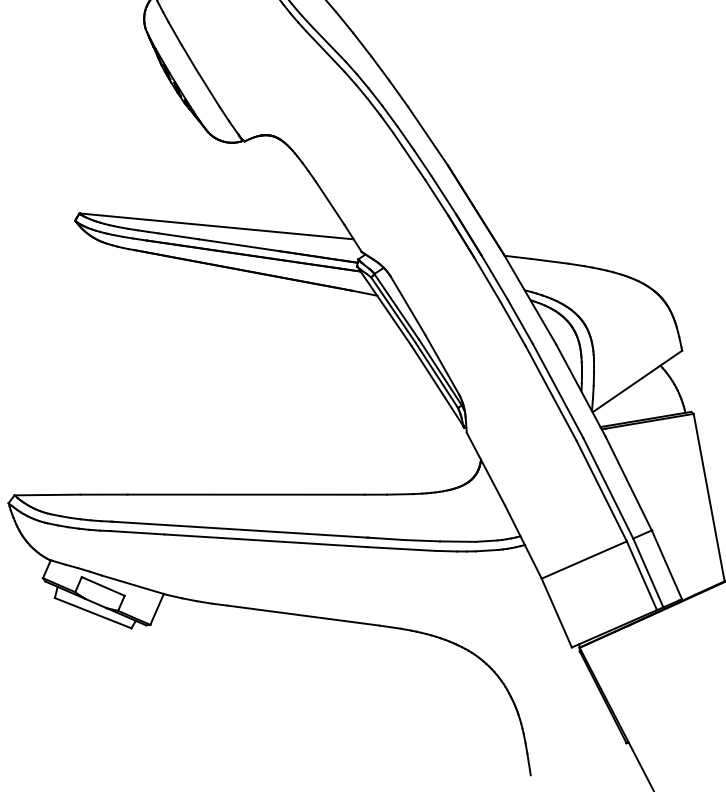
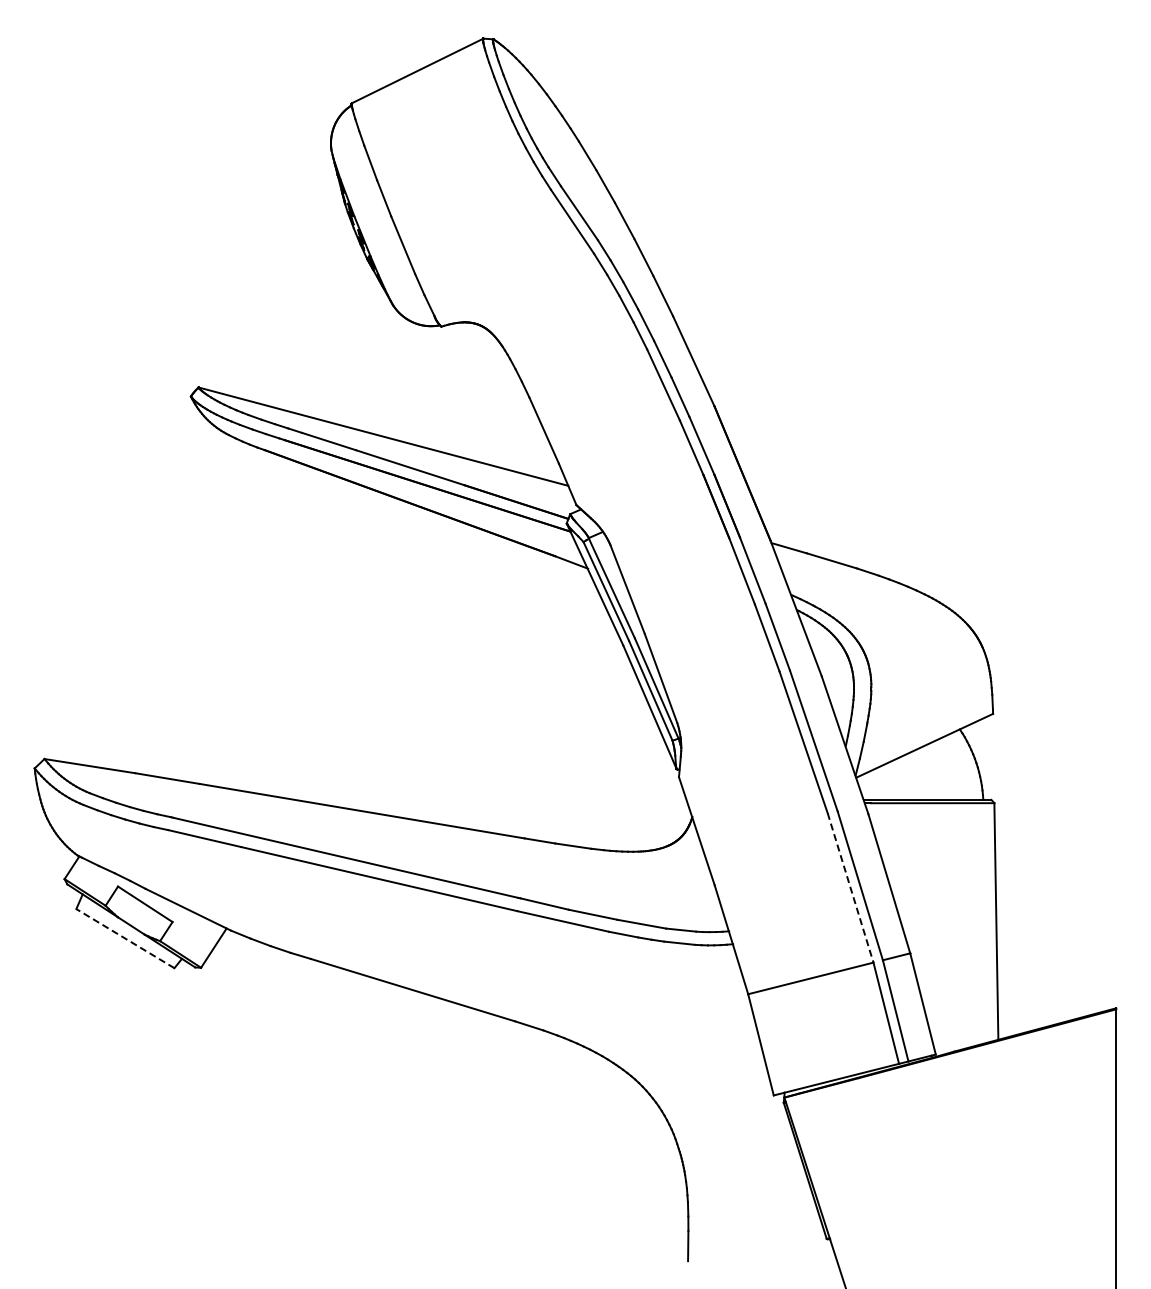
line: (601, 491) -> (850, 888), solid -> dashed
line: (92, 613) -> (124, 938), solid -> dashed

